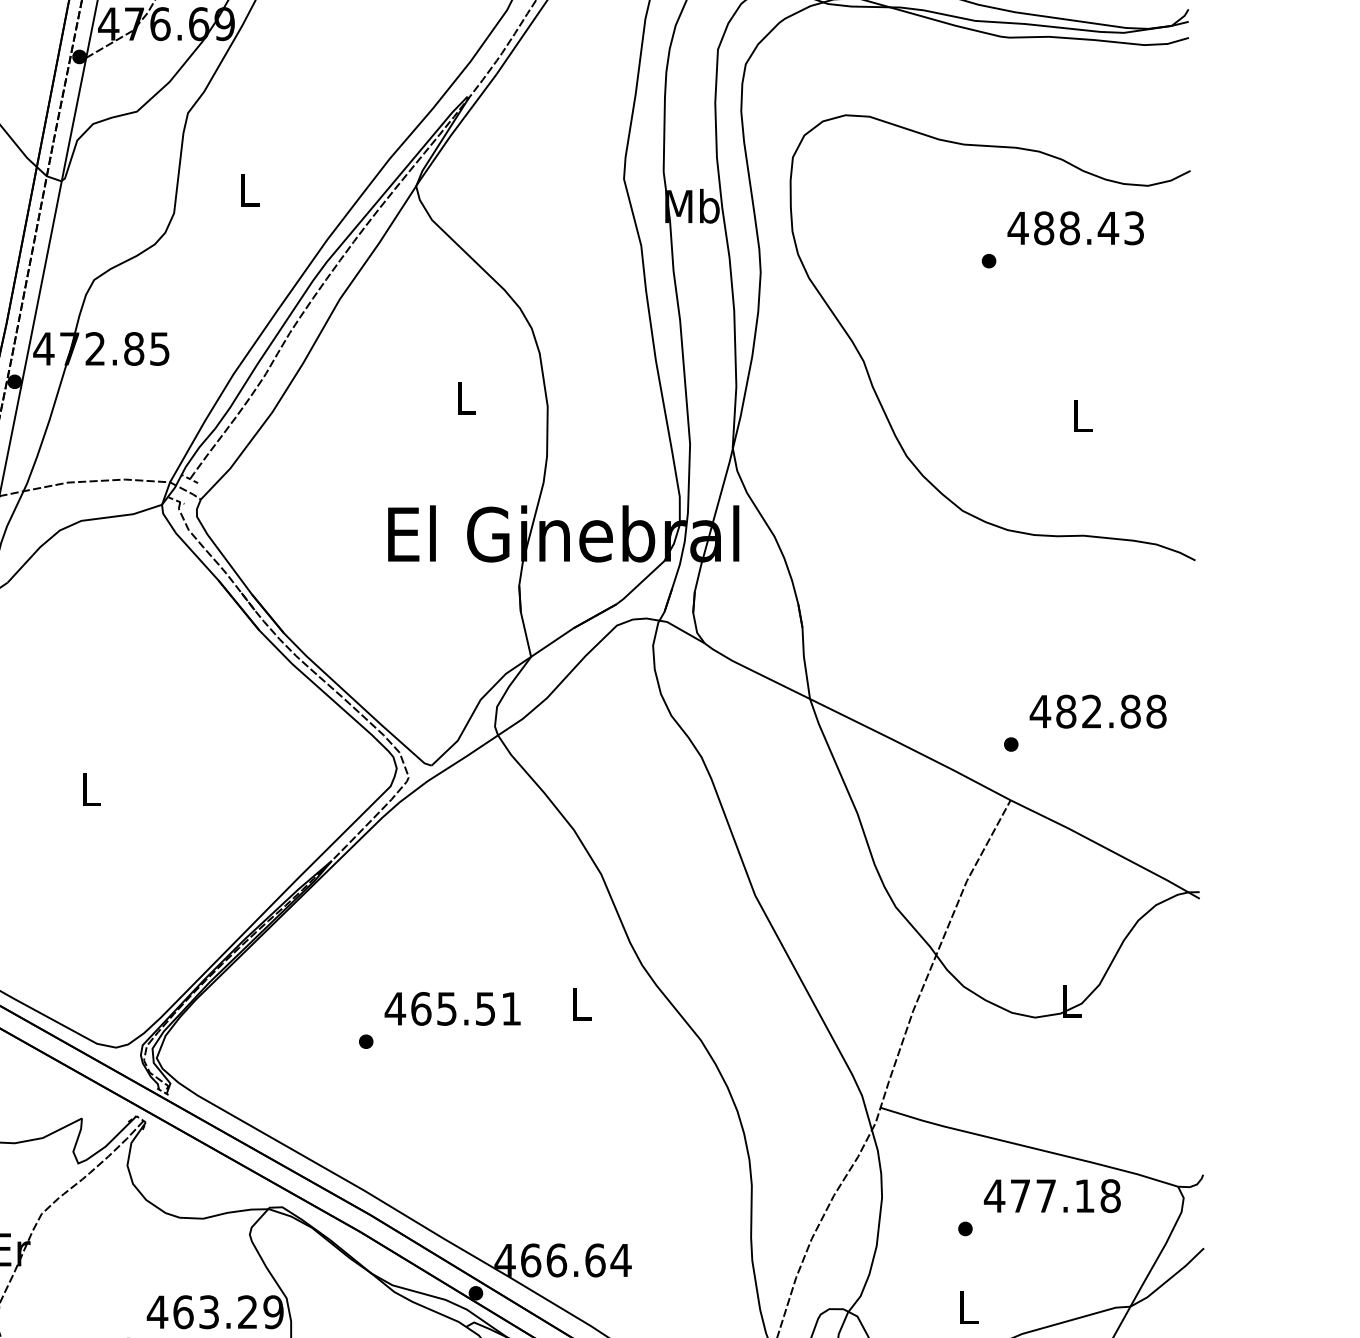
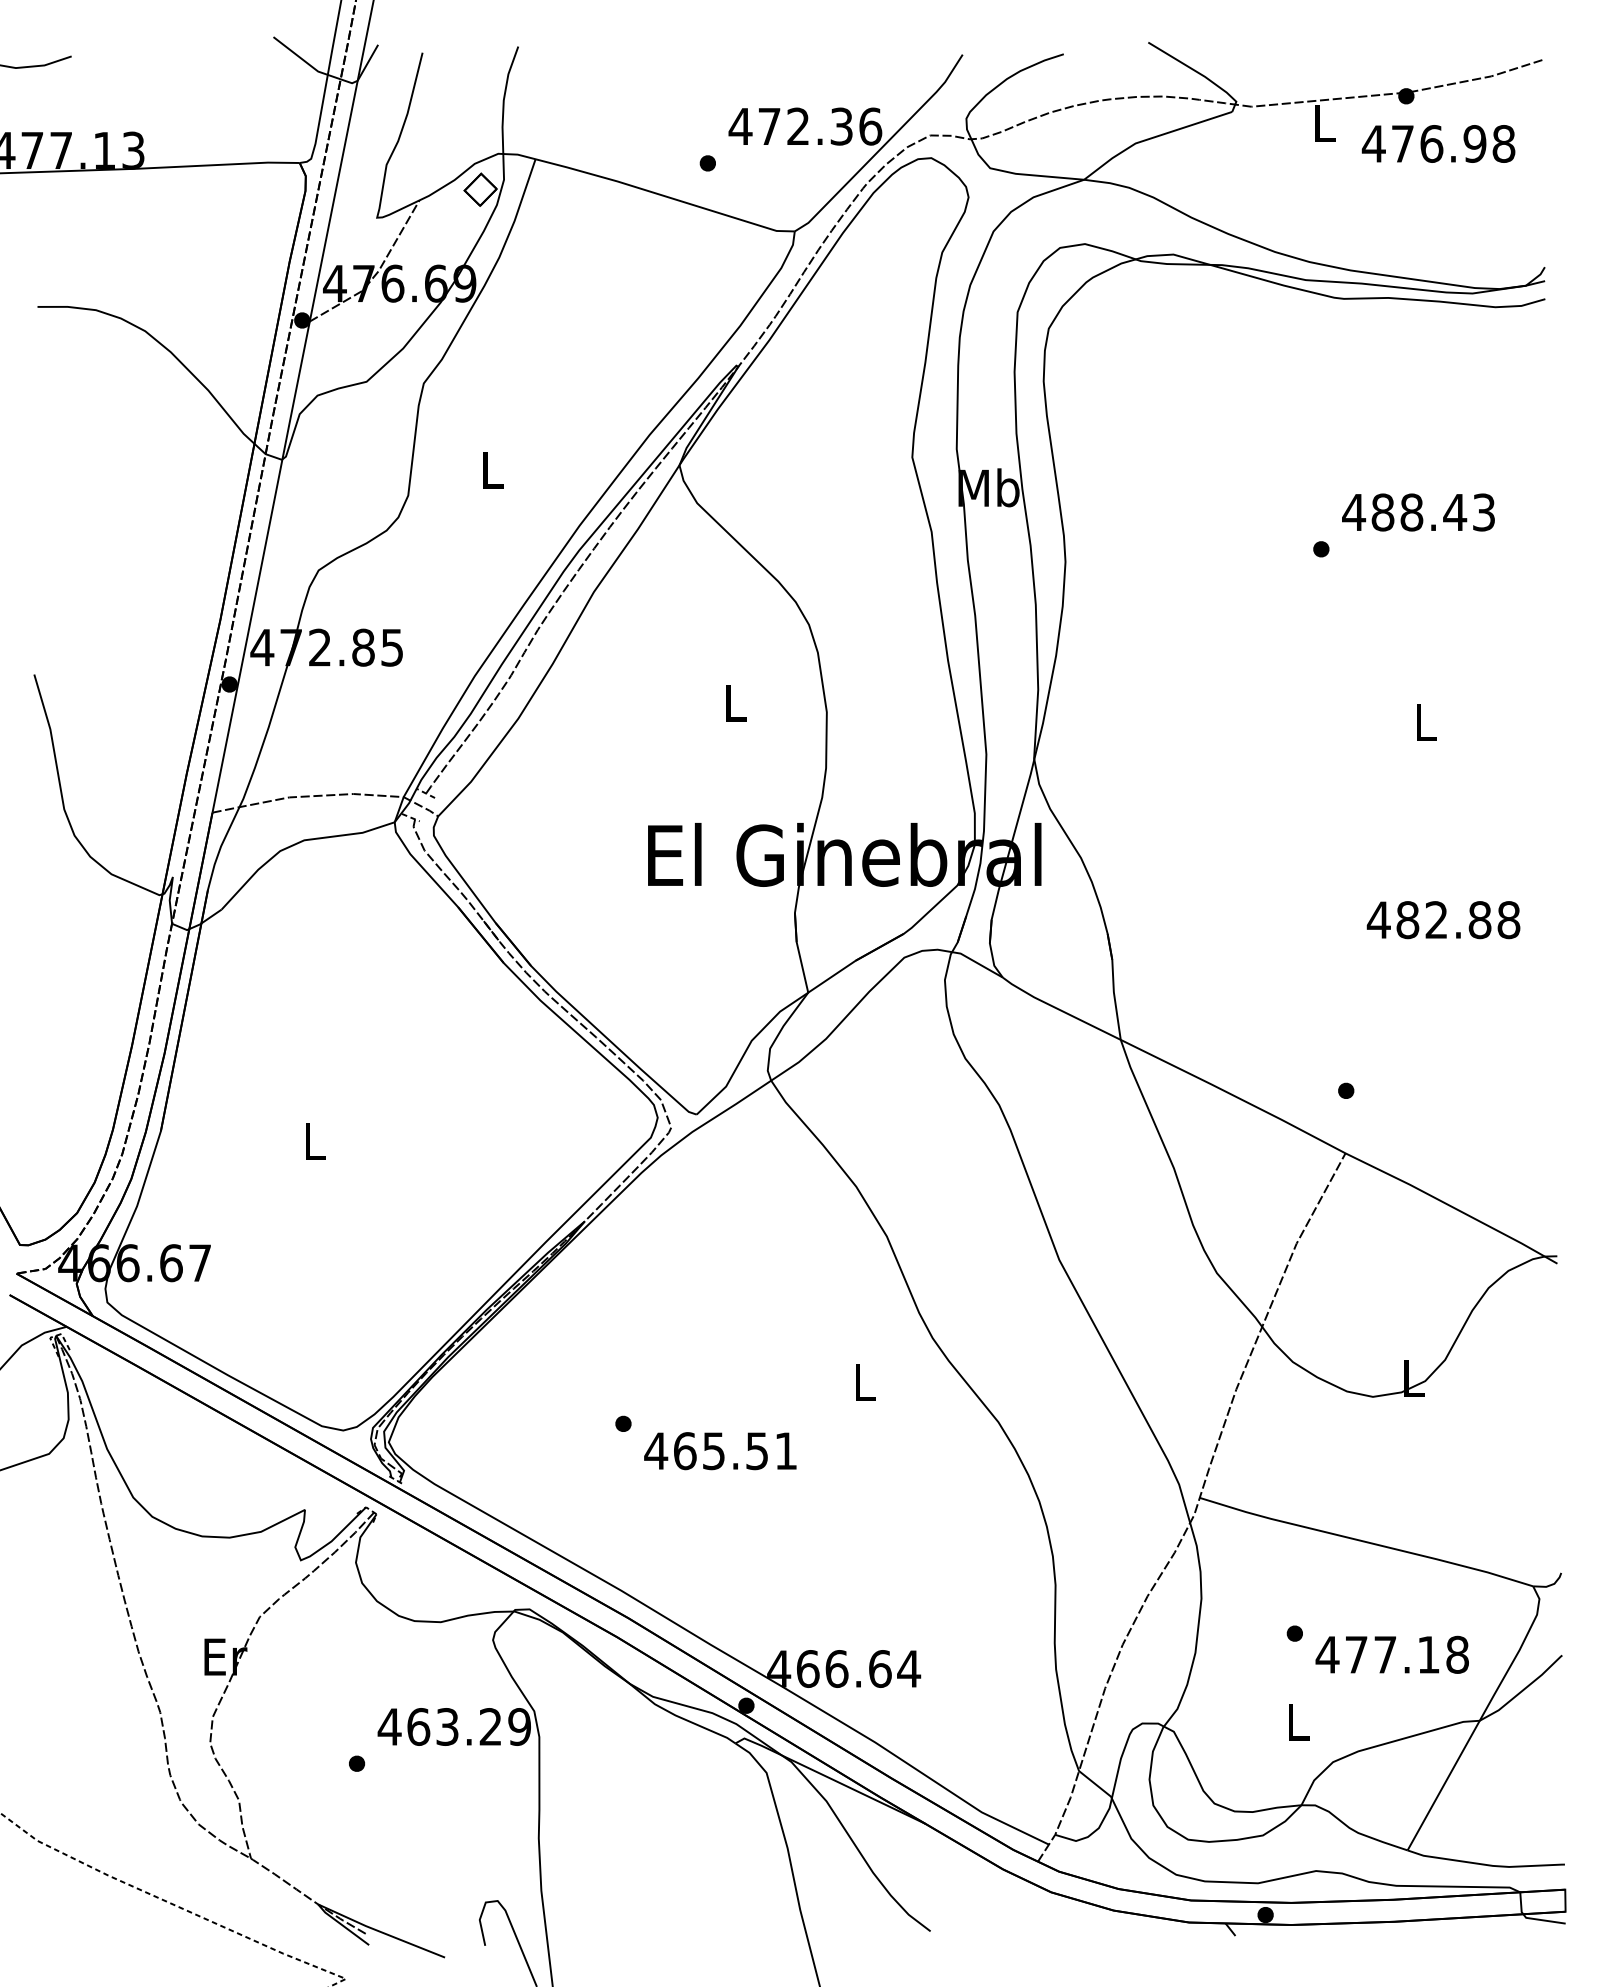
curve: (874, 388) -> (1193, 692), removed
text: (1098, 712) -> (1443, 920), moved
text: (452, 1009) -> (720, 1451), moved
text: (1051, 1195) -> (1391, 1654), moved

